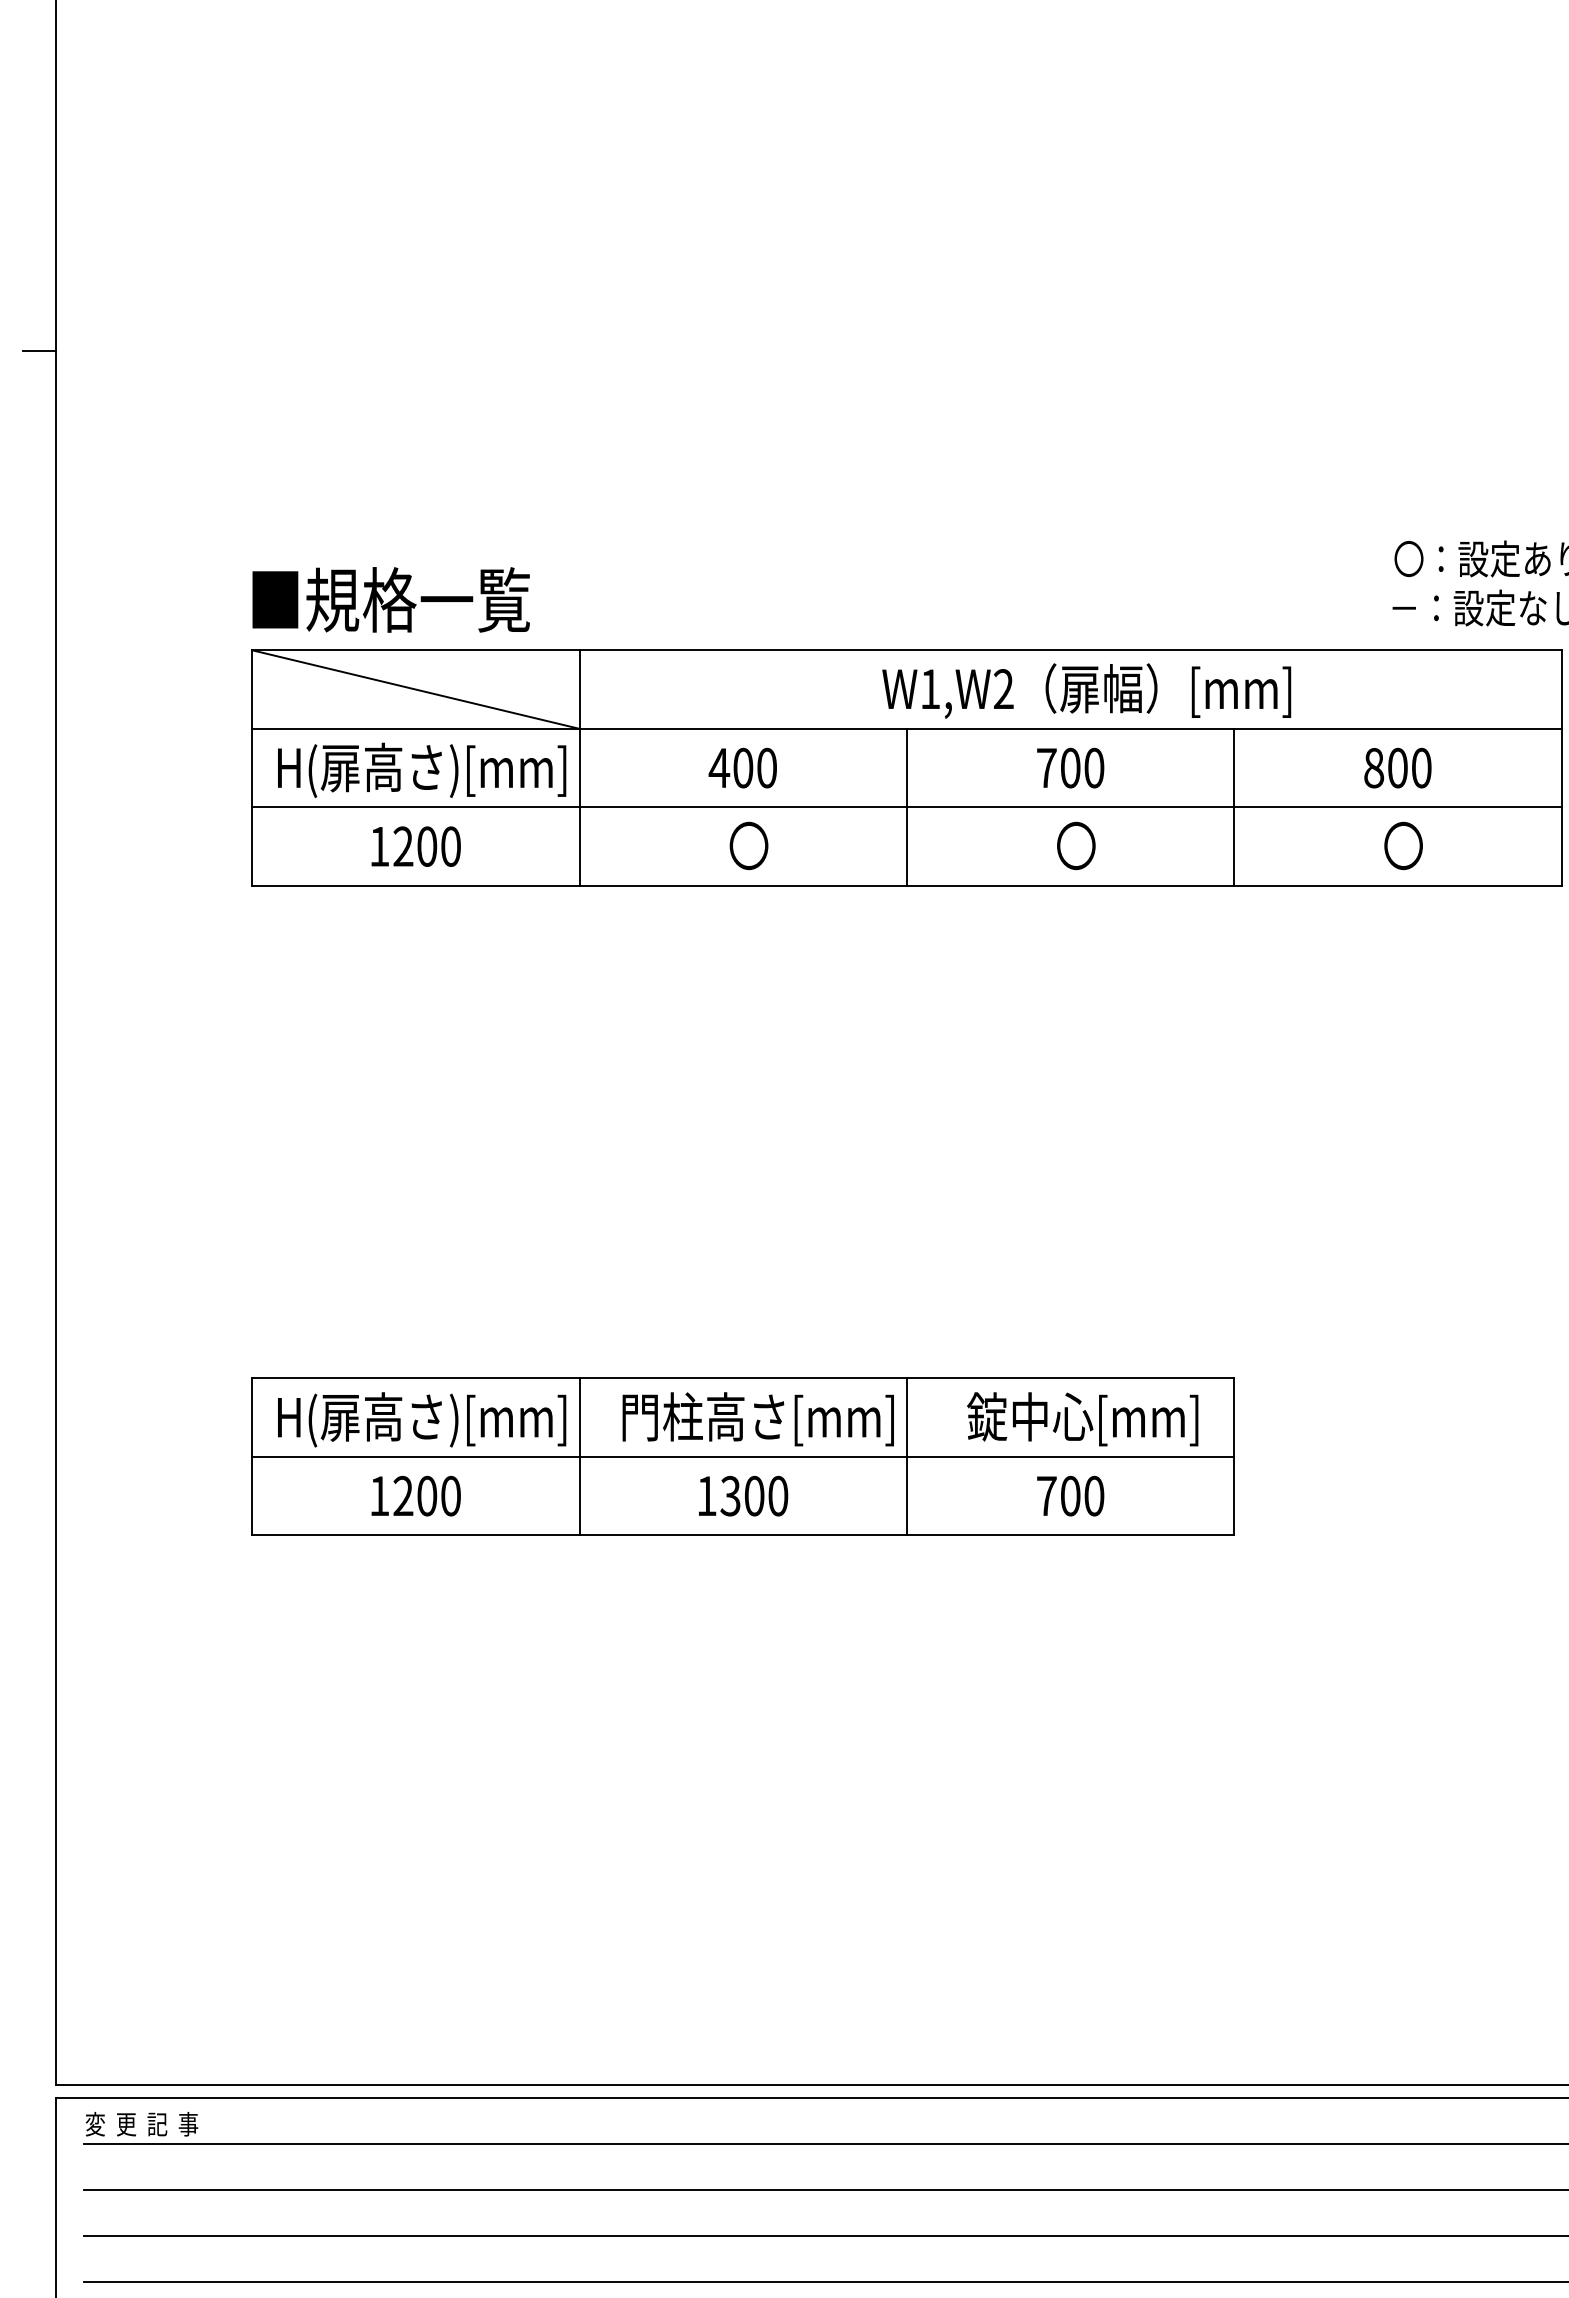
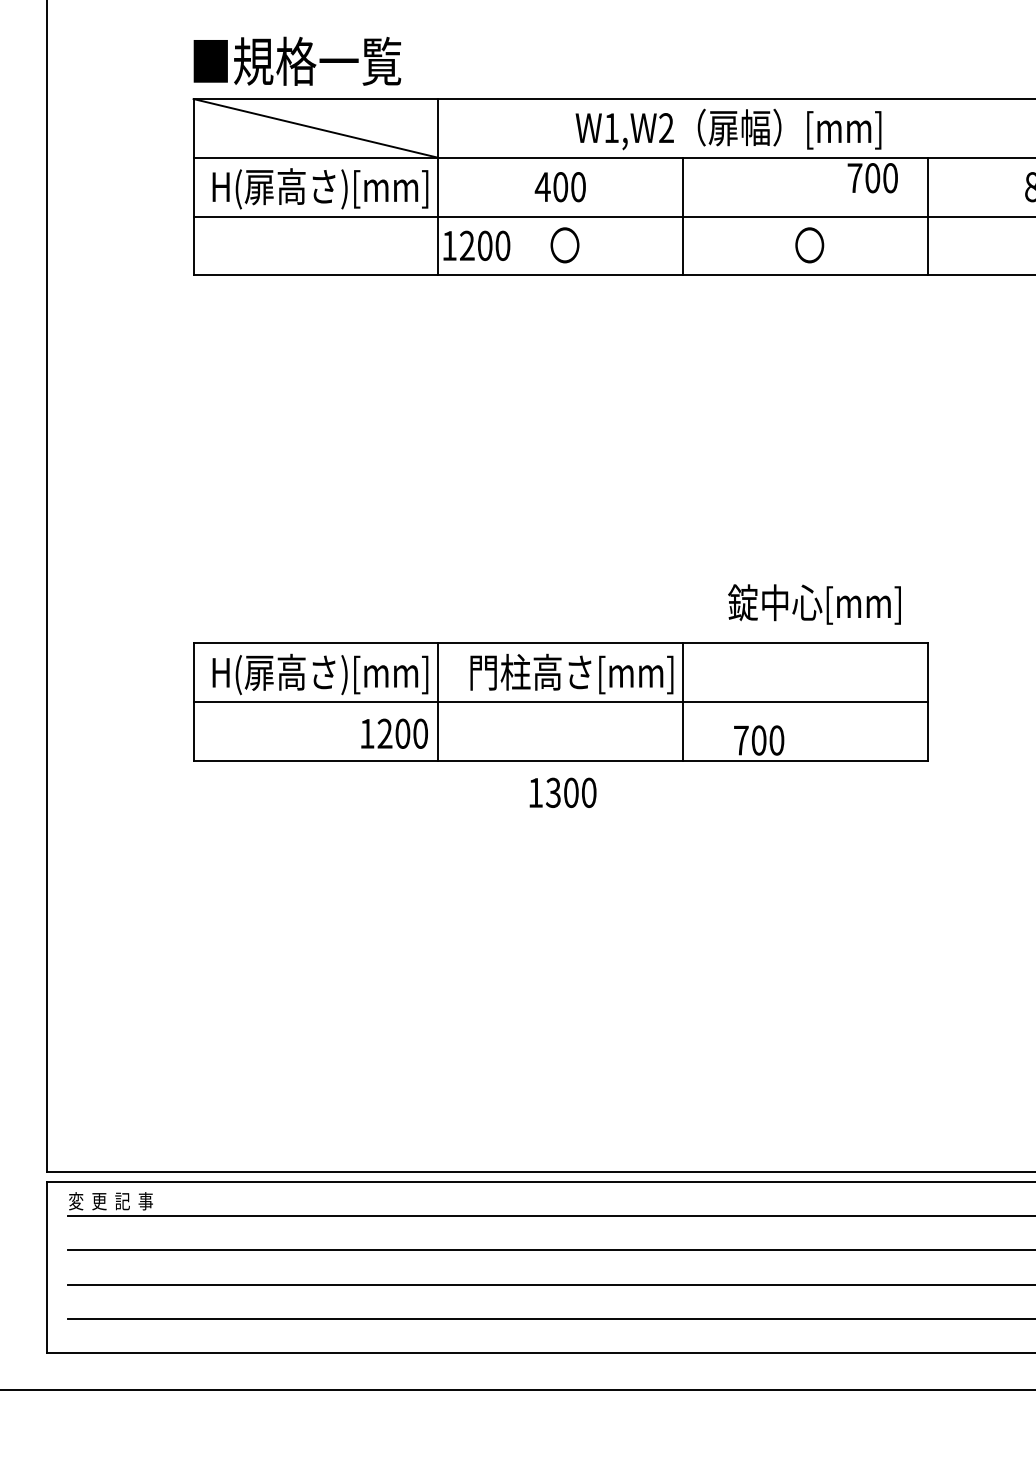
text: (1086, 690) -> (728, 129), moved
text: (1070, 767) -> (872, 177), moved
text: (415, 846) -> (476, 245), moved
text: (1082, 1419) -> (814, 604), moved
text: (415, 1495) -> (394, 733), moved
text: (743, 1495) -> (563, 792), moved
text: (1070, 1495) -> (759, 740), moved

